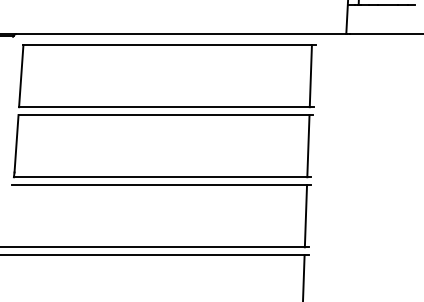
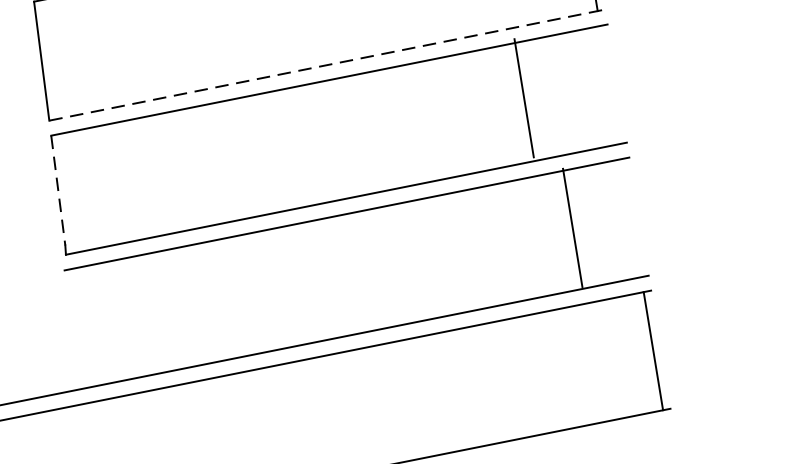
line: (166, 107) -> (327, 65), solid -> dashed
line: (16, 143) -> (58, 190), solid -> dashed
line: (308, 146) -> (524, 98), moved
line: (305, 216) -> (571, 228), moved

